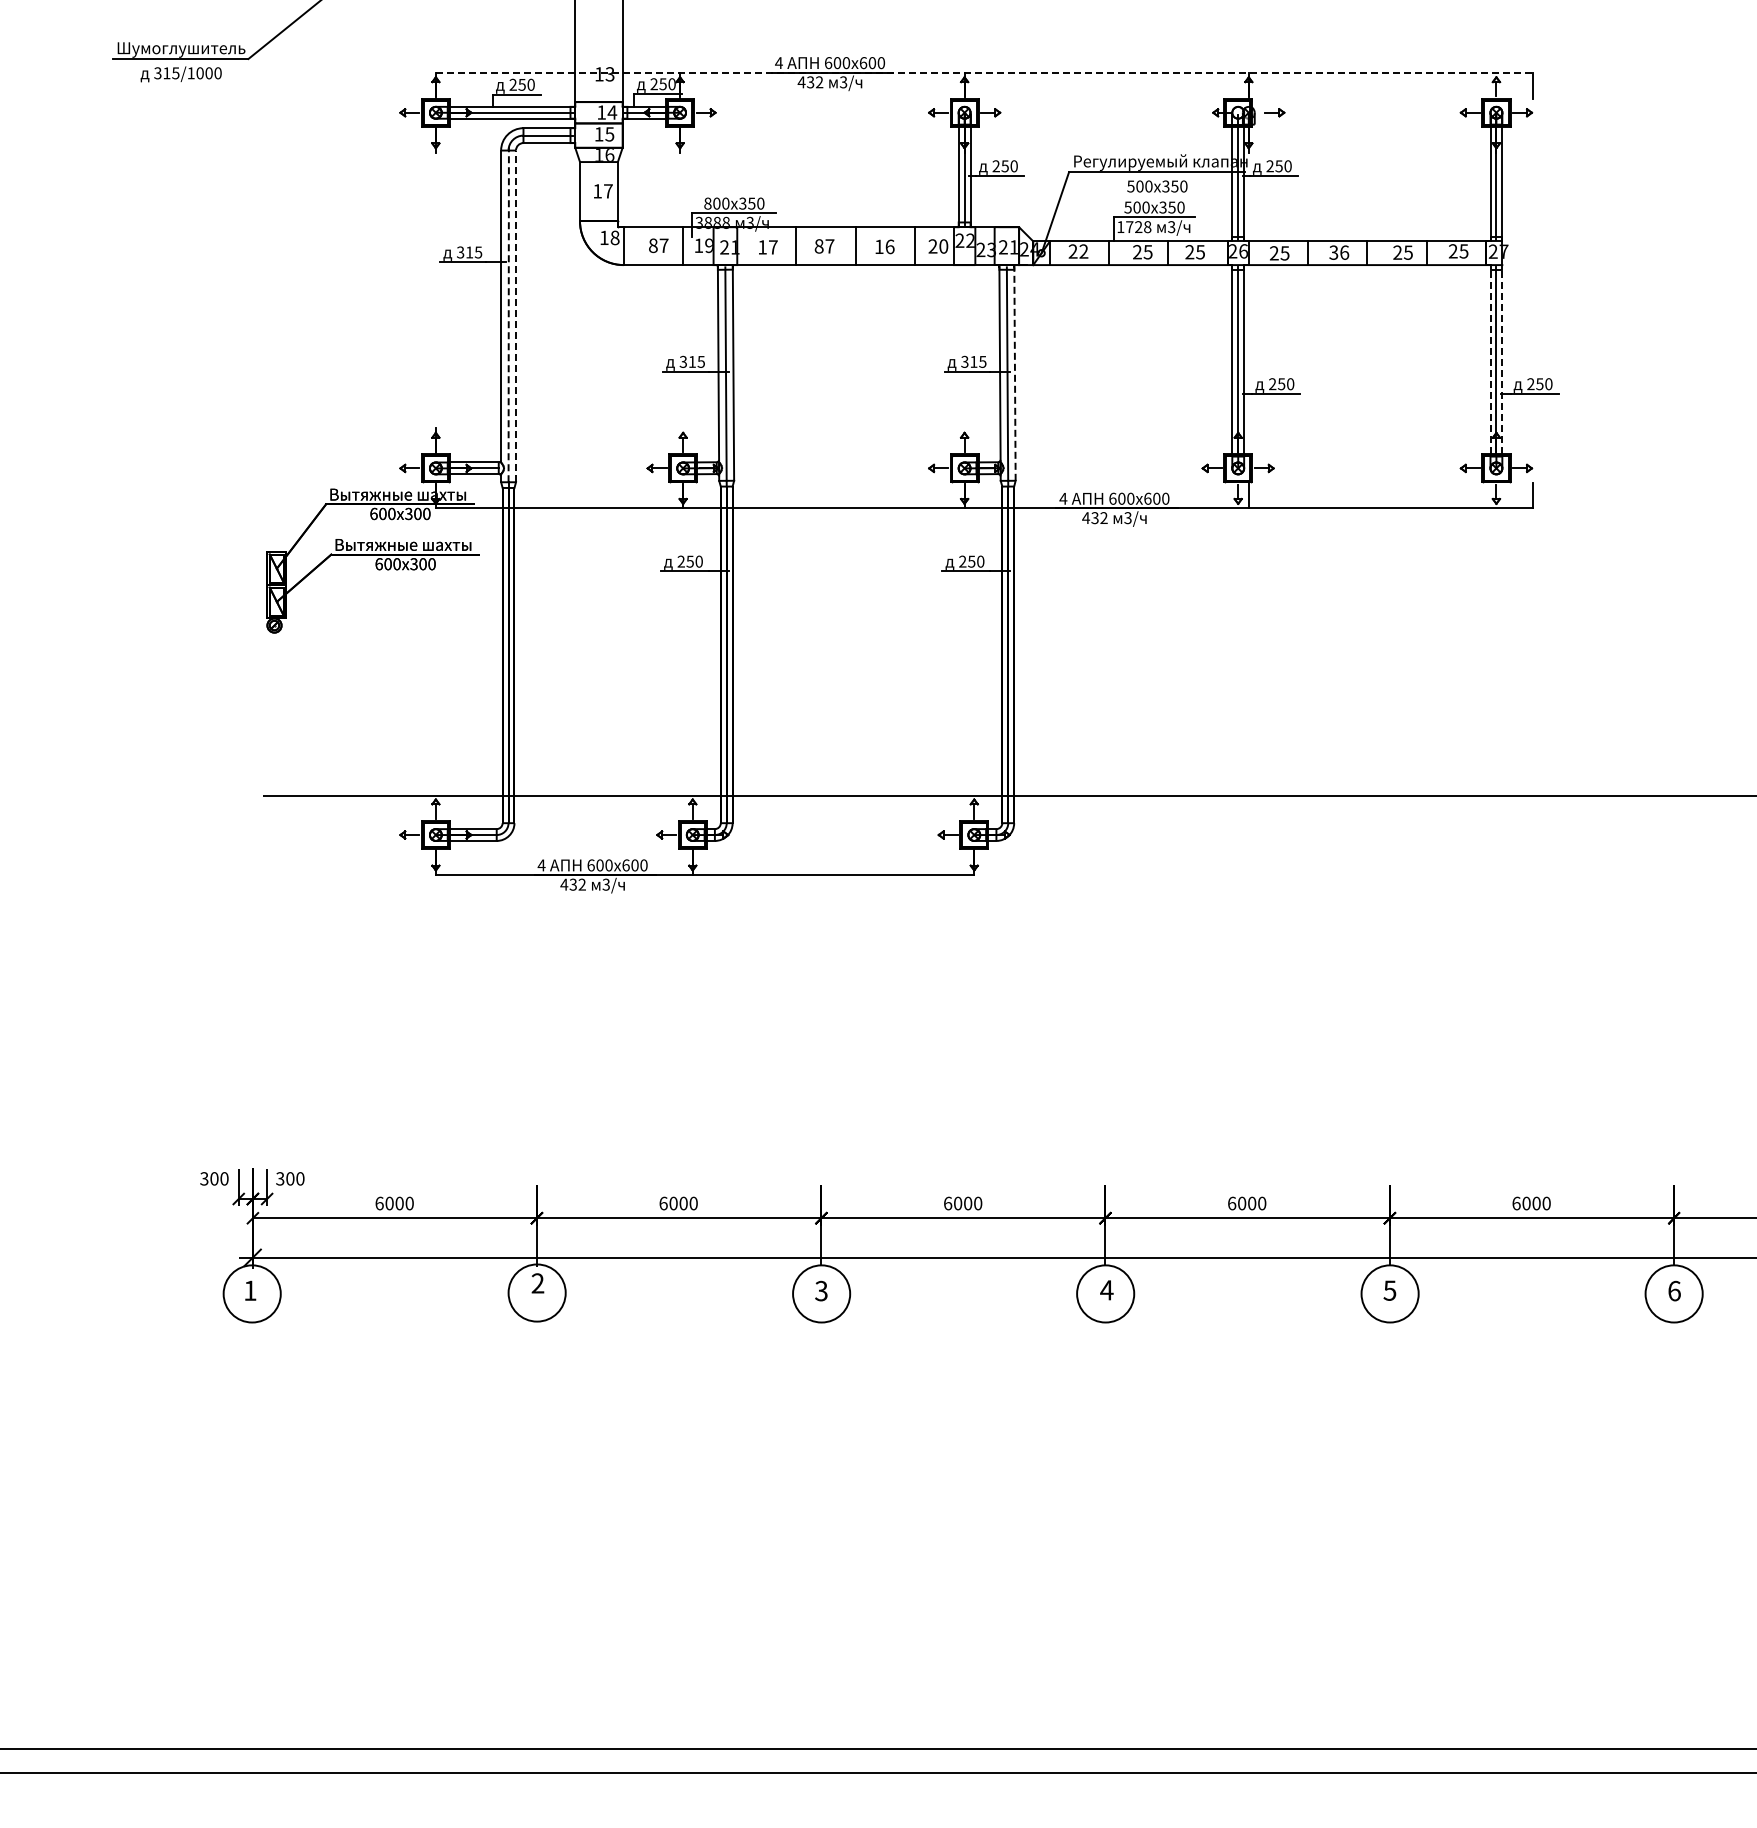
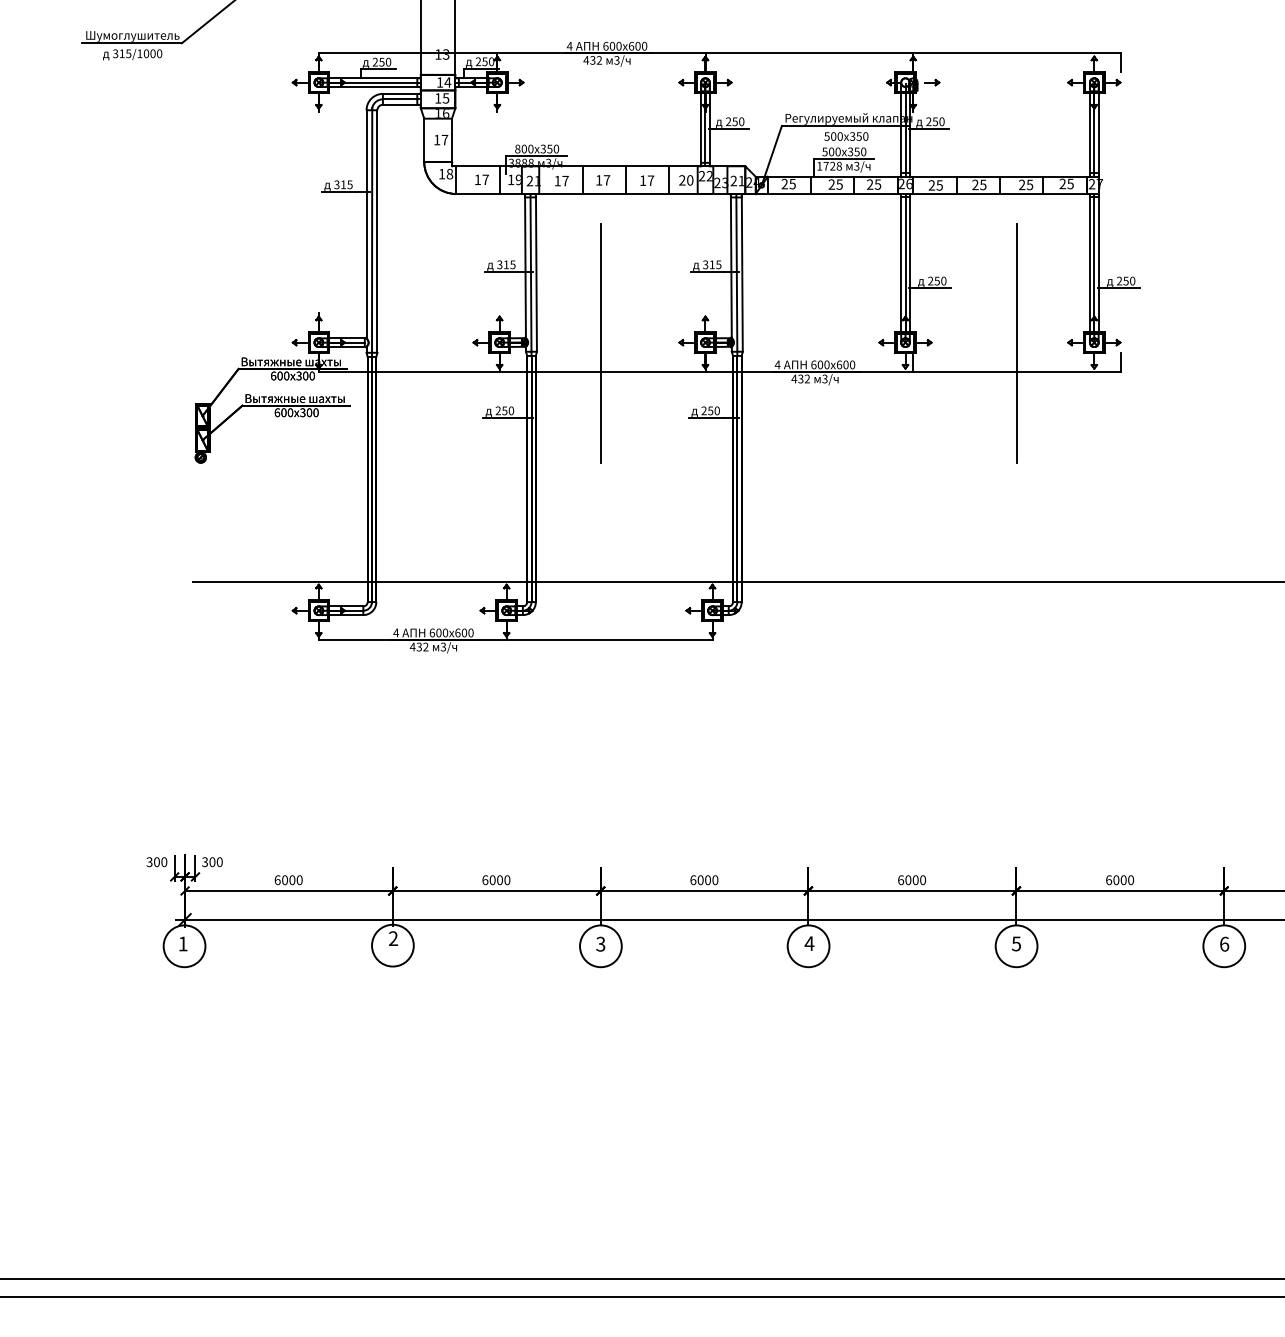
line: (984, 72) -> (720, 53), dashed -> solid
text: (653, 245) -> (477, 179), 87 -> 17
text: (818, 246) -> (598, 180), 87 -> 17
text: (889, 246) -> (650, 180), 16 -> 17
text: (1083, 251) -> (792, 184), 22 -> 25
text: (1339, 252) -> (979, 184), 36 -> 25
line: (508, 314) -> (371, 230), dashed -> solid
line: (516, 316) -> (377, 231), dashed -> solid
line: (1490, 360) -> (1089, 263), dashed -> solid
line: (1502, 360) -> (1098, 263), dashed -> solid
line: (1015, 374) -> (742, 274), dashed -> solid
line: (1390, 468) -> (1016, 342), added
line: (821, 469) -> (600, 343), added

